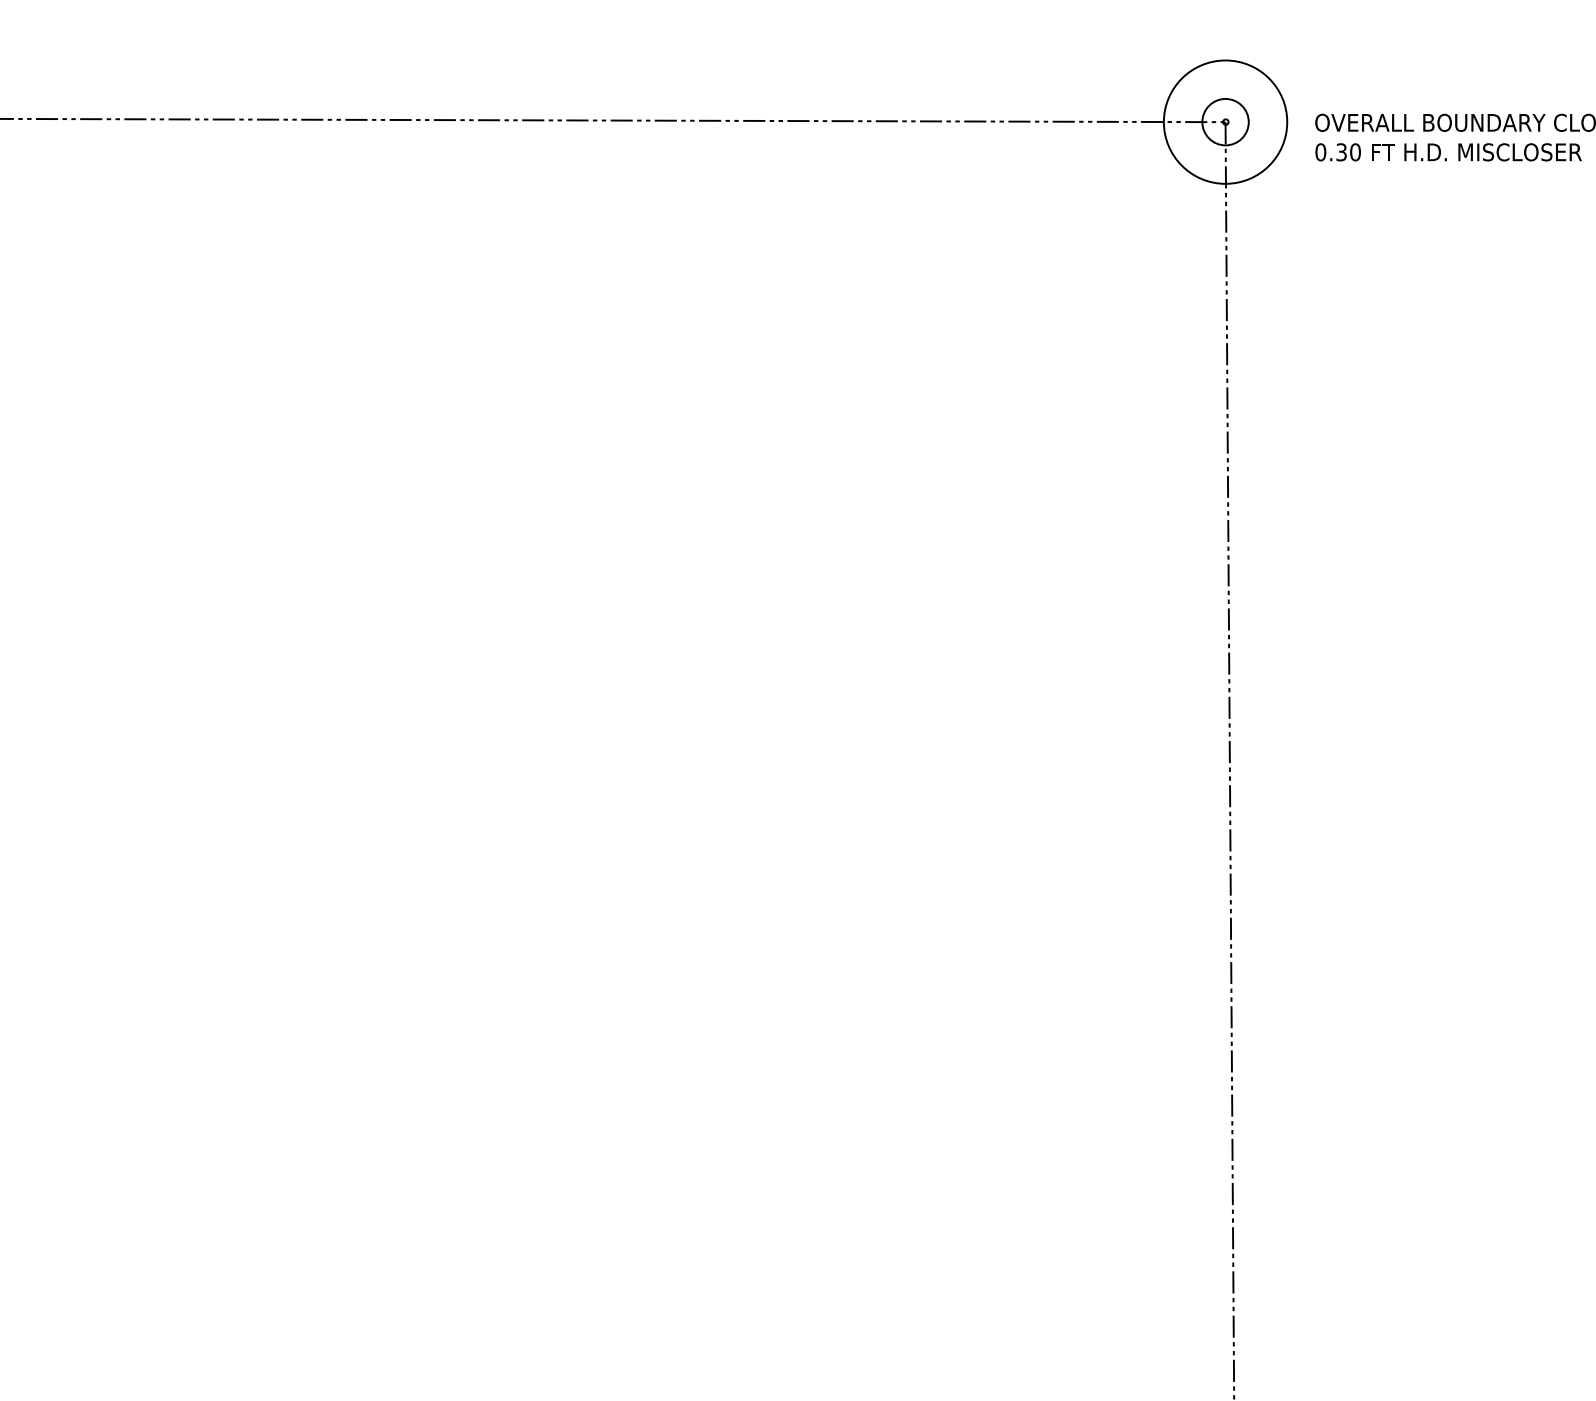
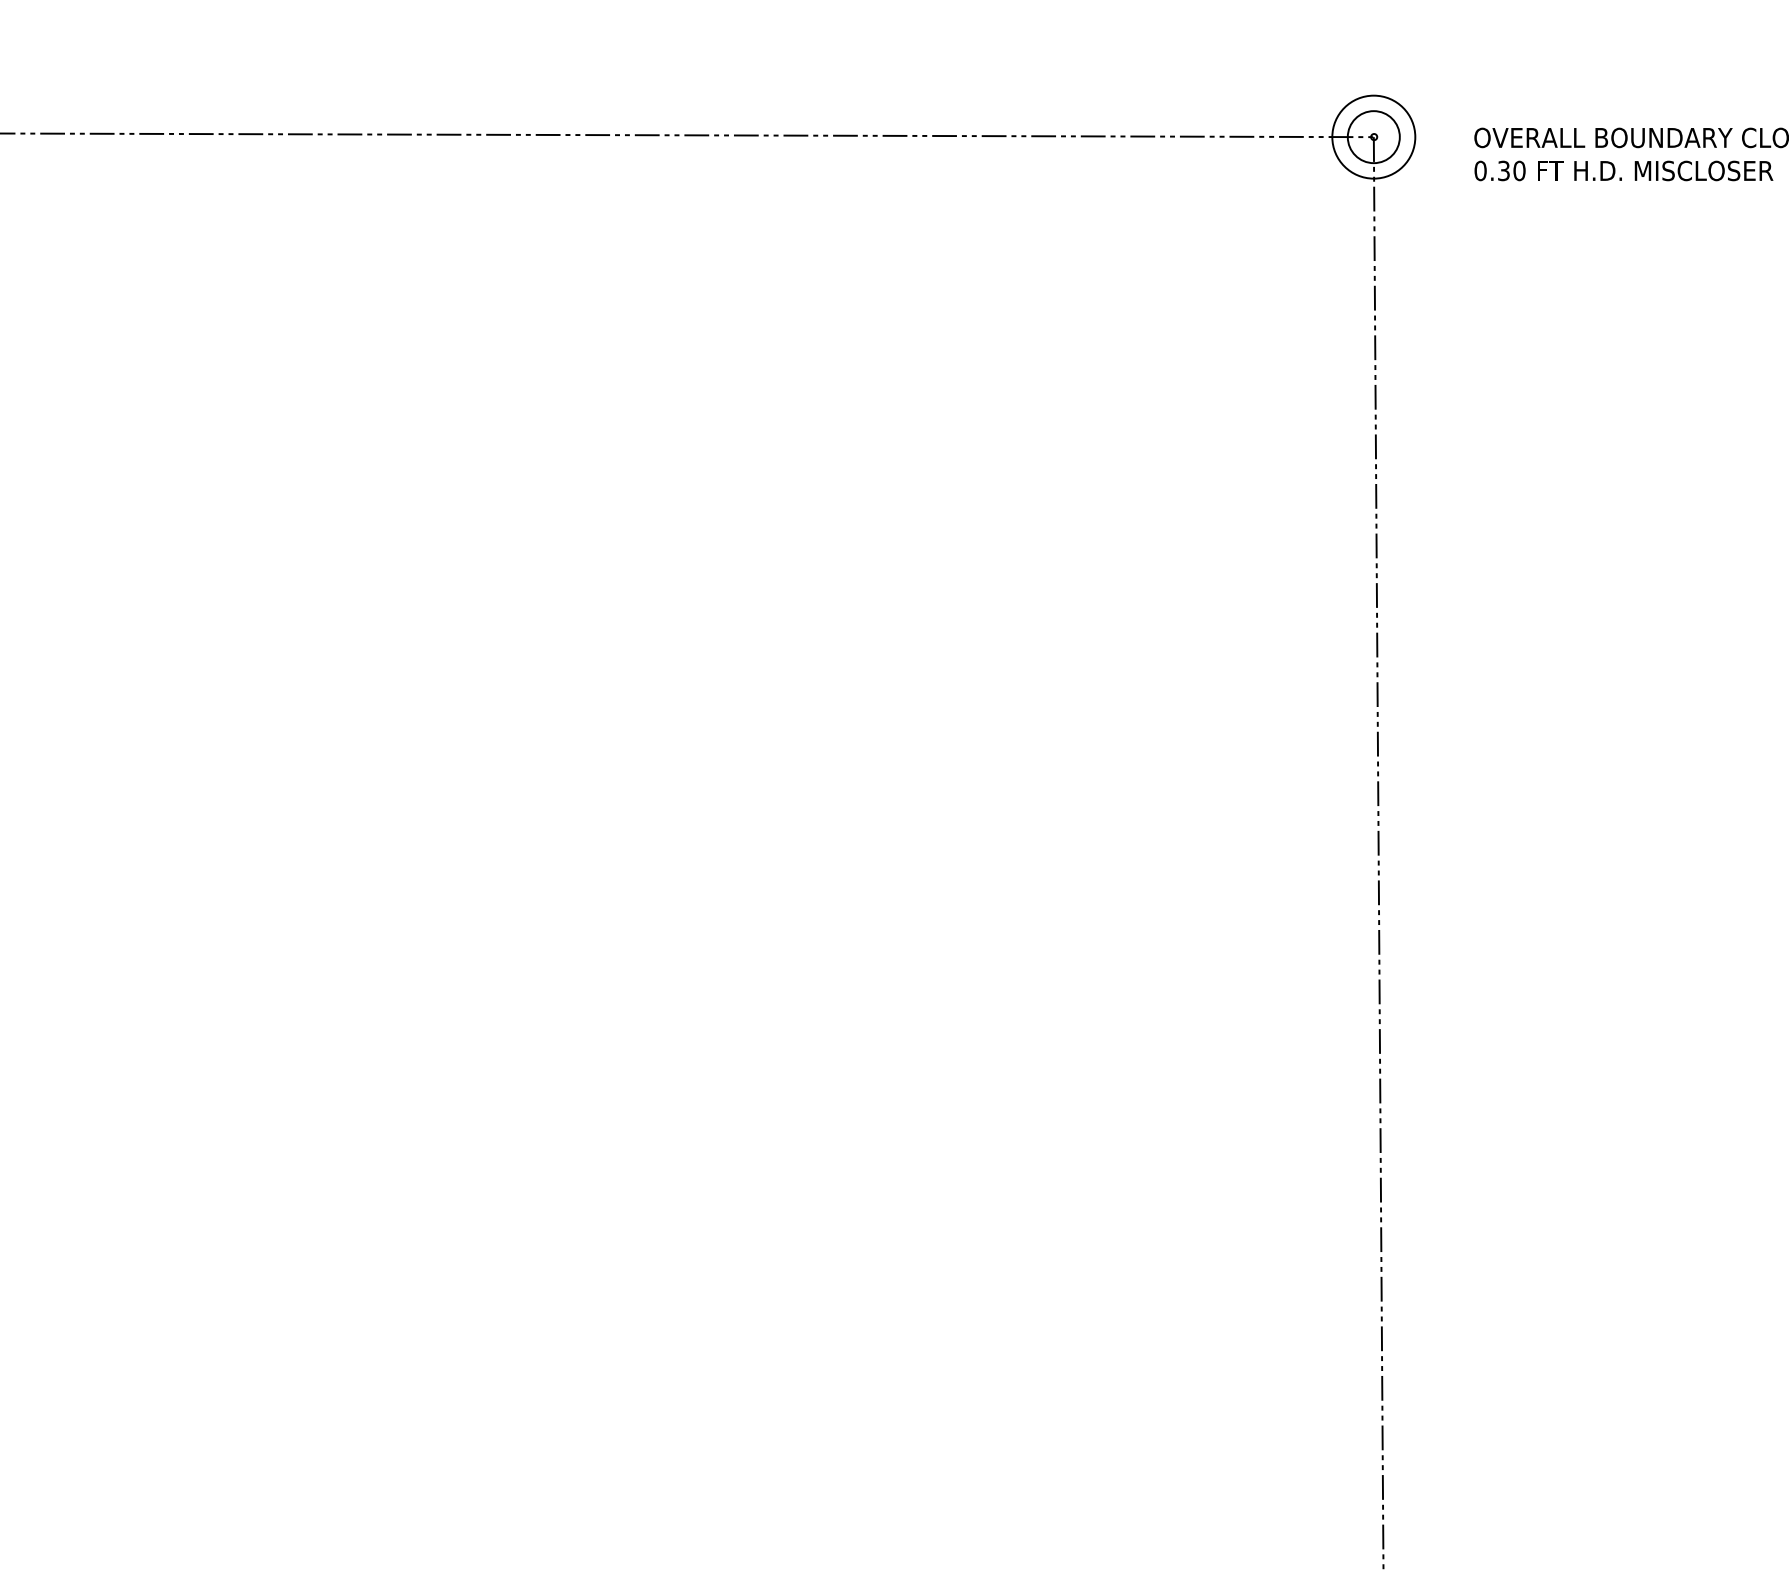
circle: (1225, 122) -> (1373, 137), size x0.6

